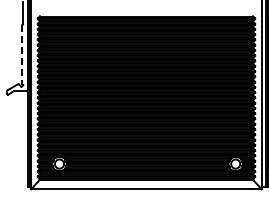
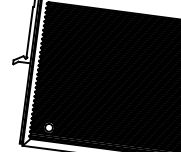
line: (22, 54) -> (30, 31), dashed -> solid

